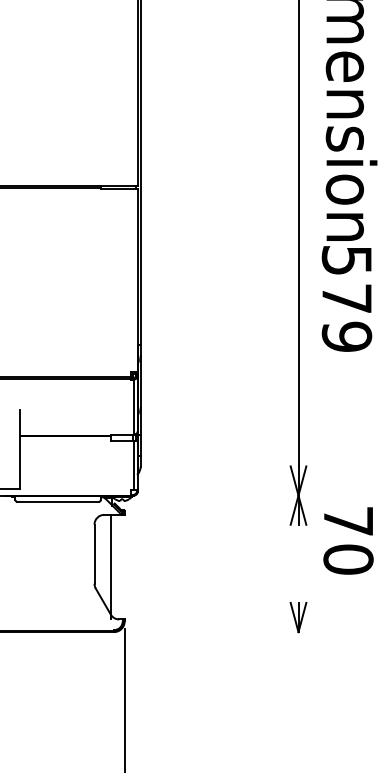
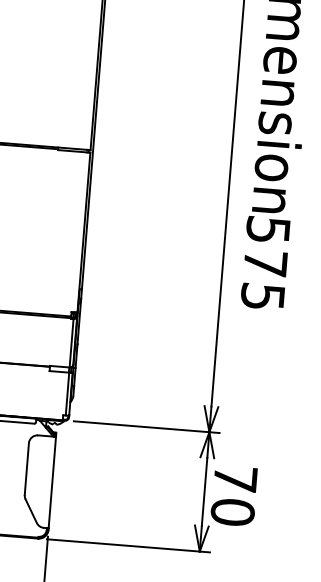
text: (347, 336) -> (263, 296), 579 -> 575
line: (226, 495) -> (146, 427), added
text: (348, 540) -> (234, 495), moved
line: (298, 563) -> (204, 491), added
line: (110, 566) -> (52, 481), moved
line: (216, 632) -> (128, 546), added

